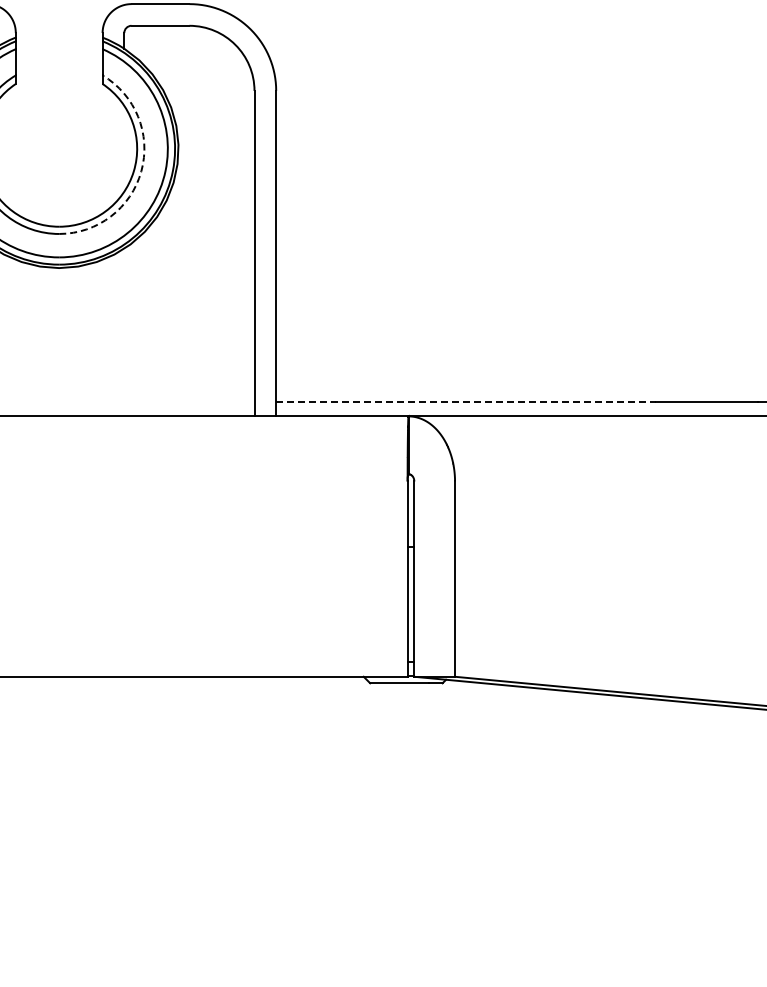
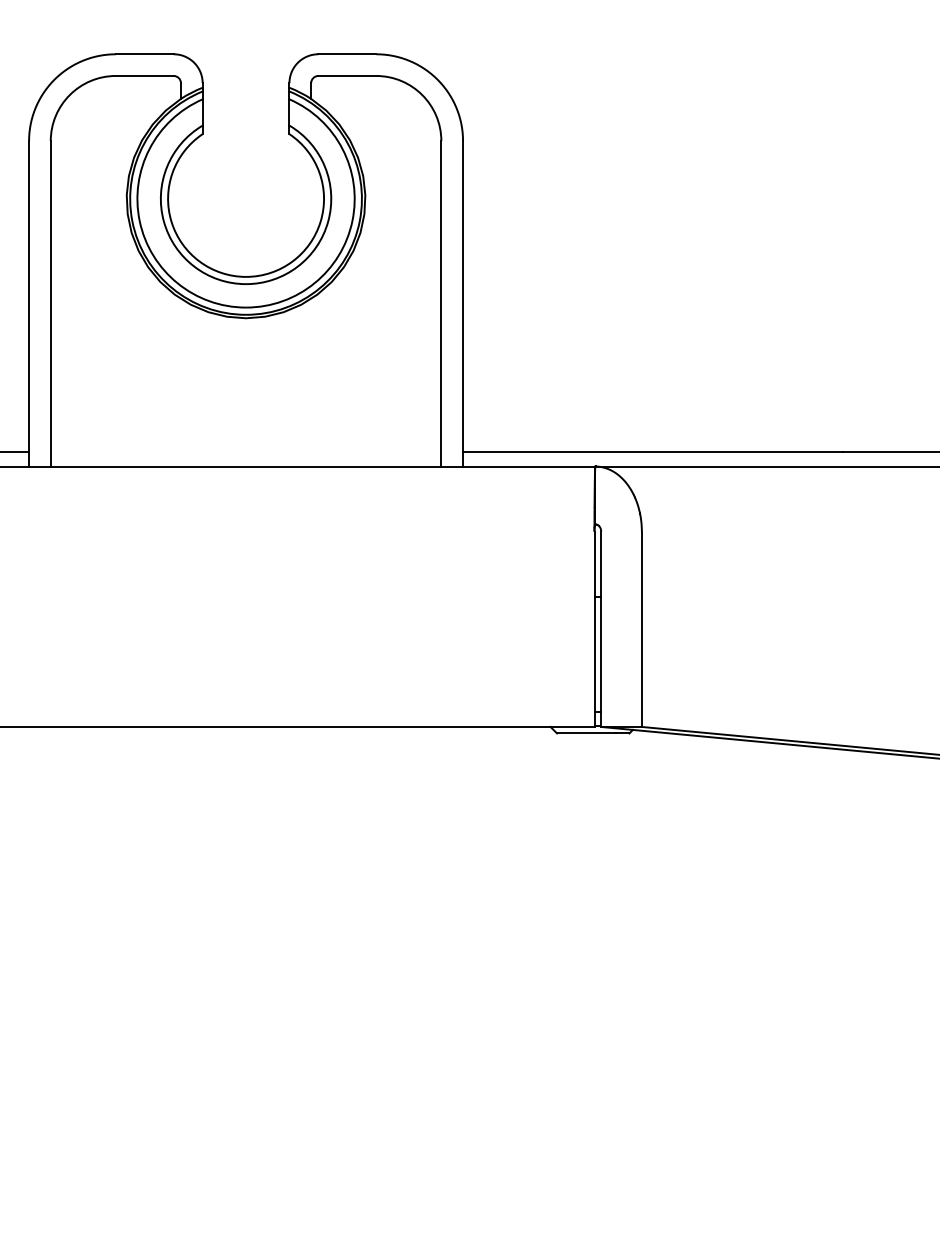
arc: (141, 171) -> (328, 221), dashed -> solid
line: (465, 402) -> (652, 452), dashed -> solid

